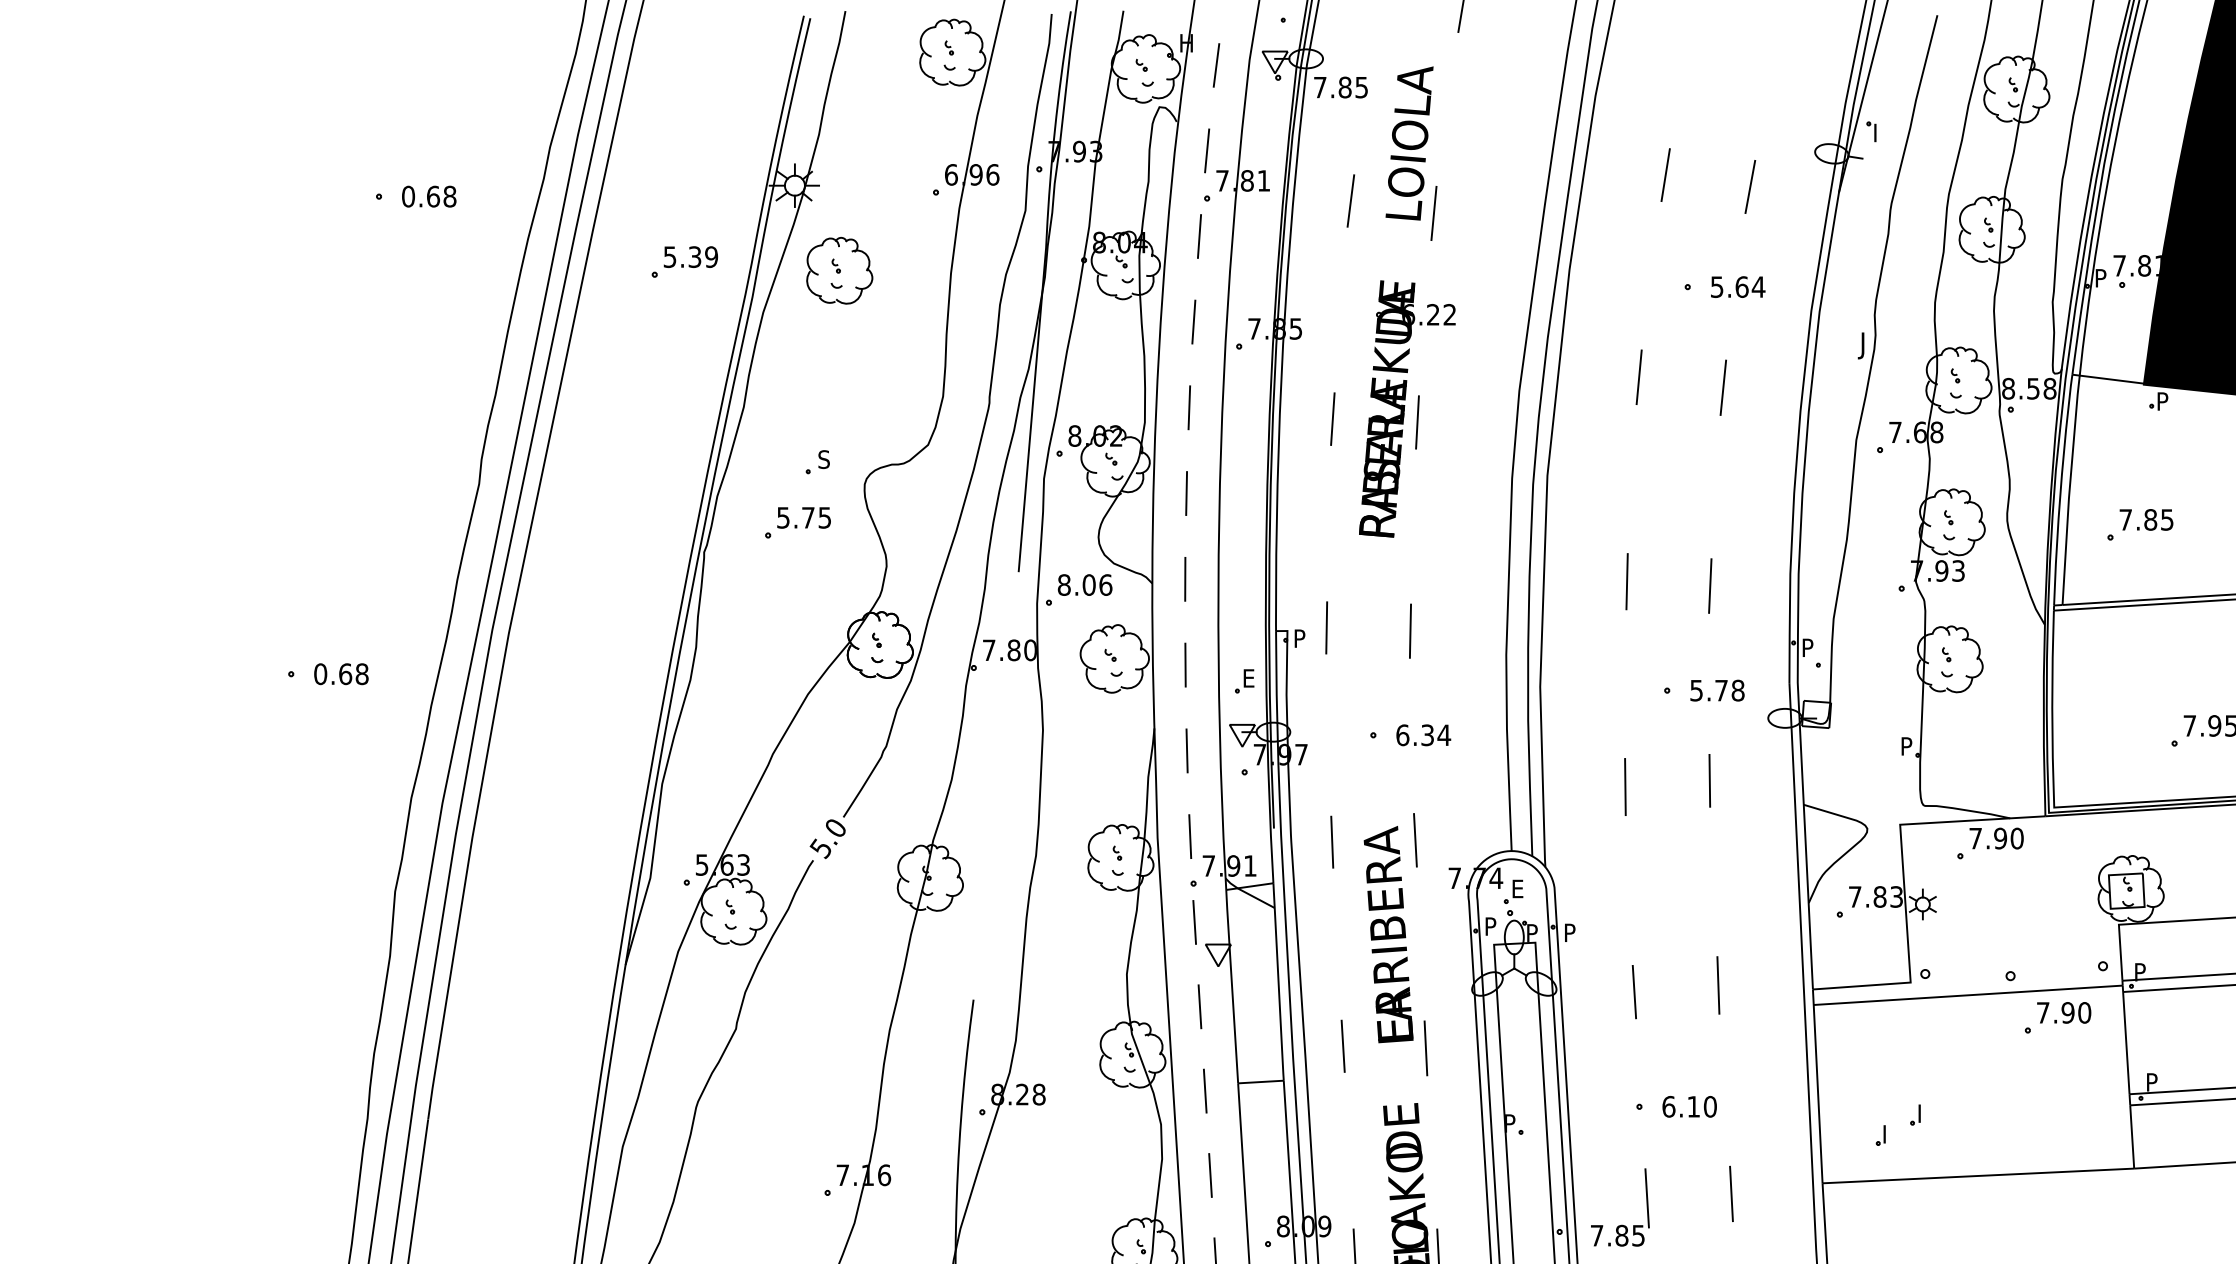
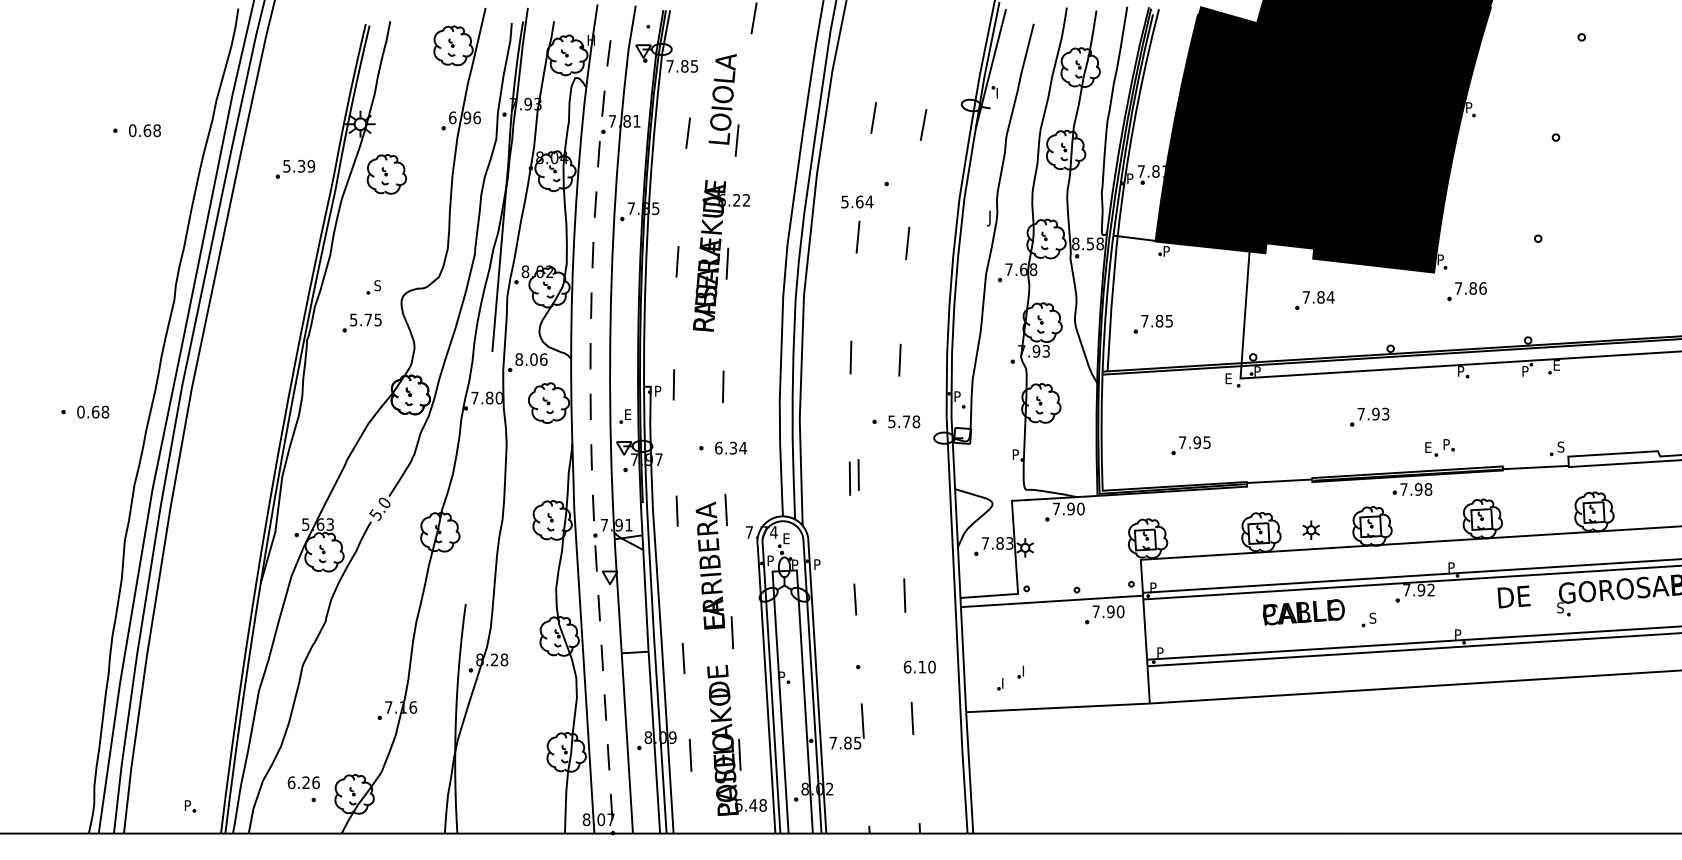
text: (1738, 286) -> (857, 201), moved
line: (1709, 779) -> (858, 474), moved
line: (1342, 1044) -> (683, 657), moved
text: (1689, 1105) -> (919, 666), moved

